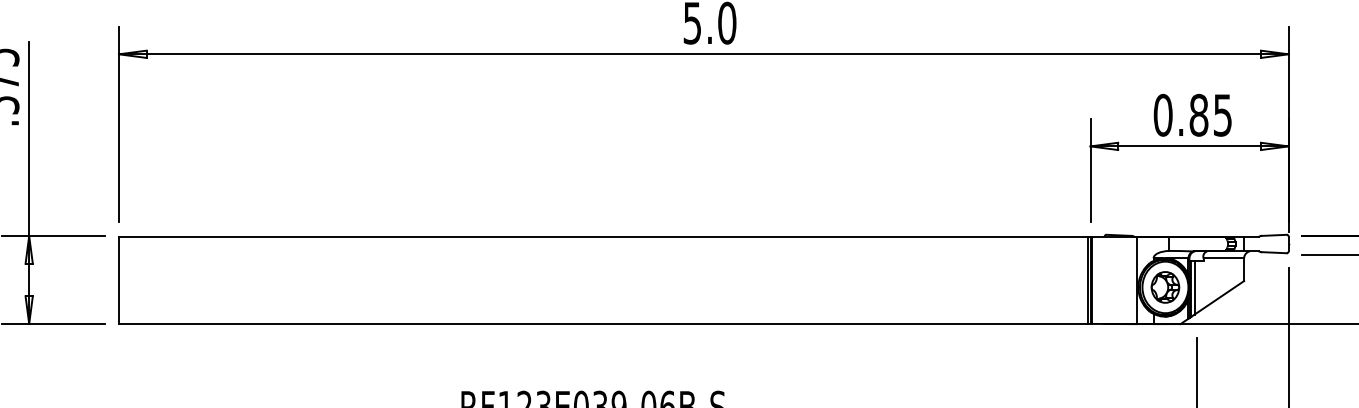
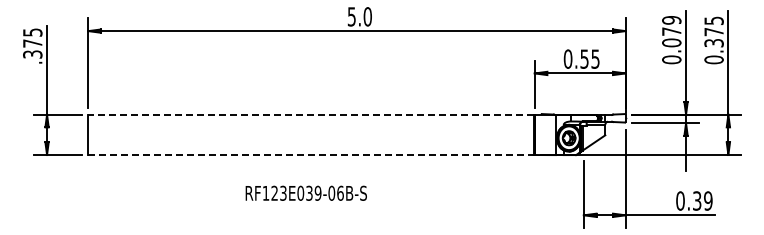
text: (1198, 113) -> (584, 58), 0.85 -> 0.55
line: (604, 237) -> (311, 115), solid -> dashed
line: (604, 324) -> (311, 155), solid -> dashed

